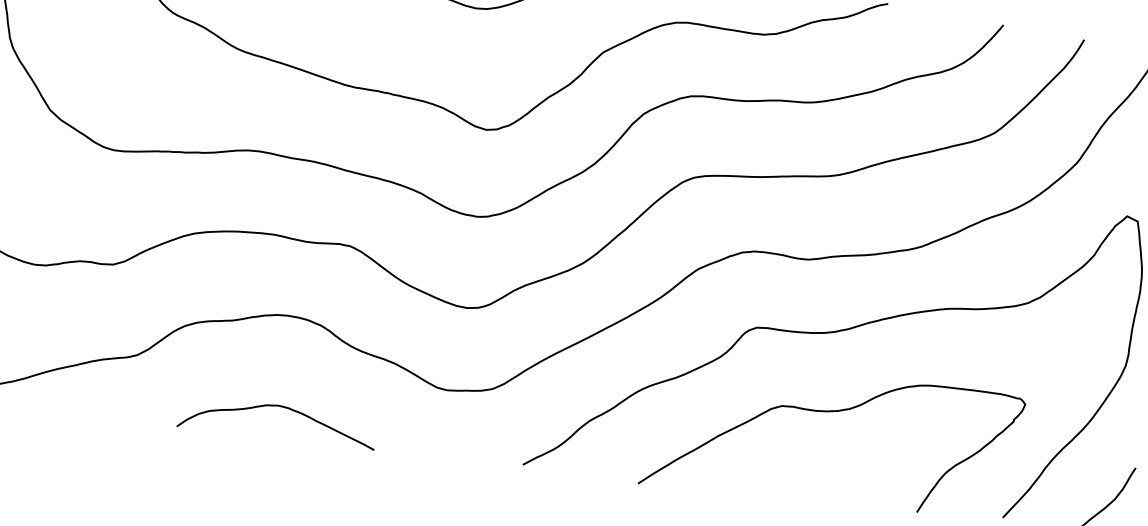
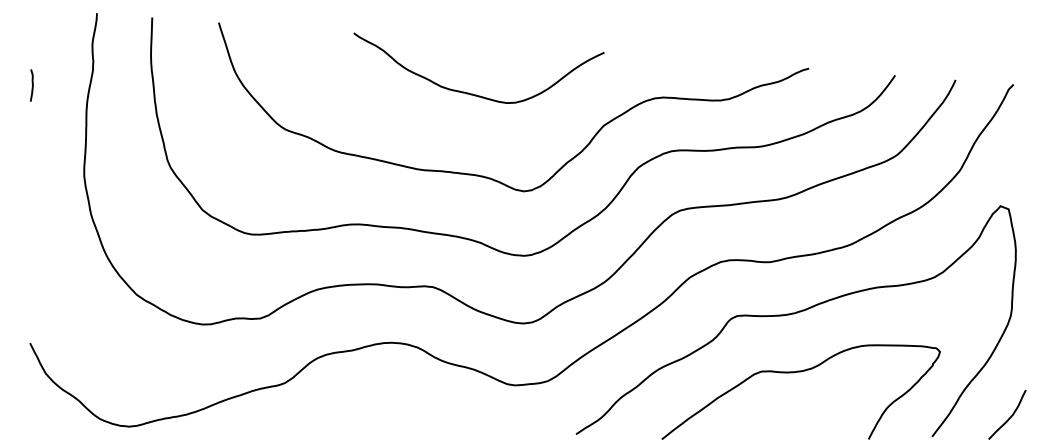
curve: (278, 407) -> (392, 410), removed

